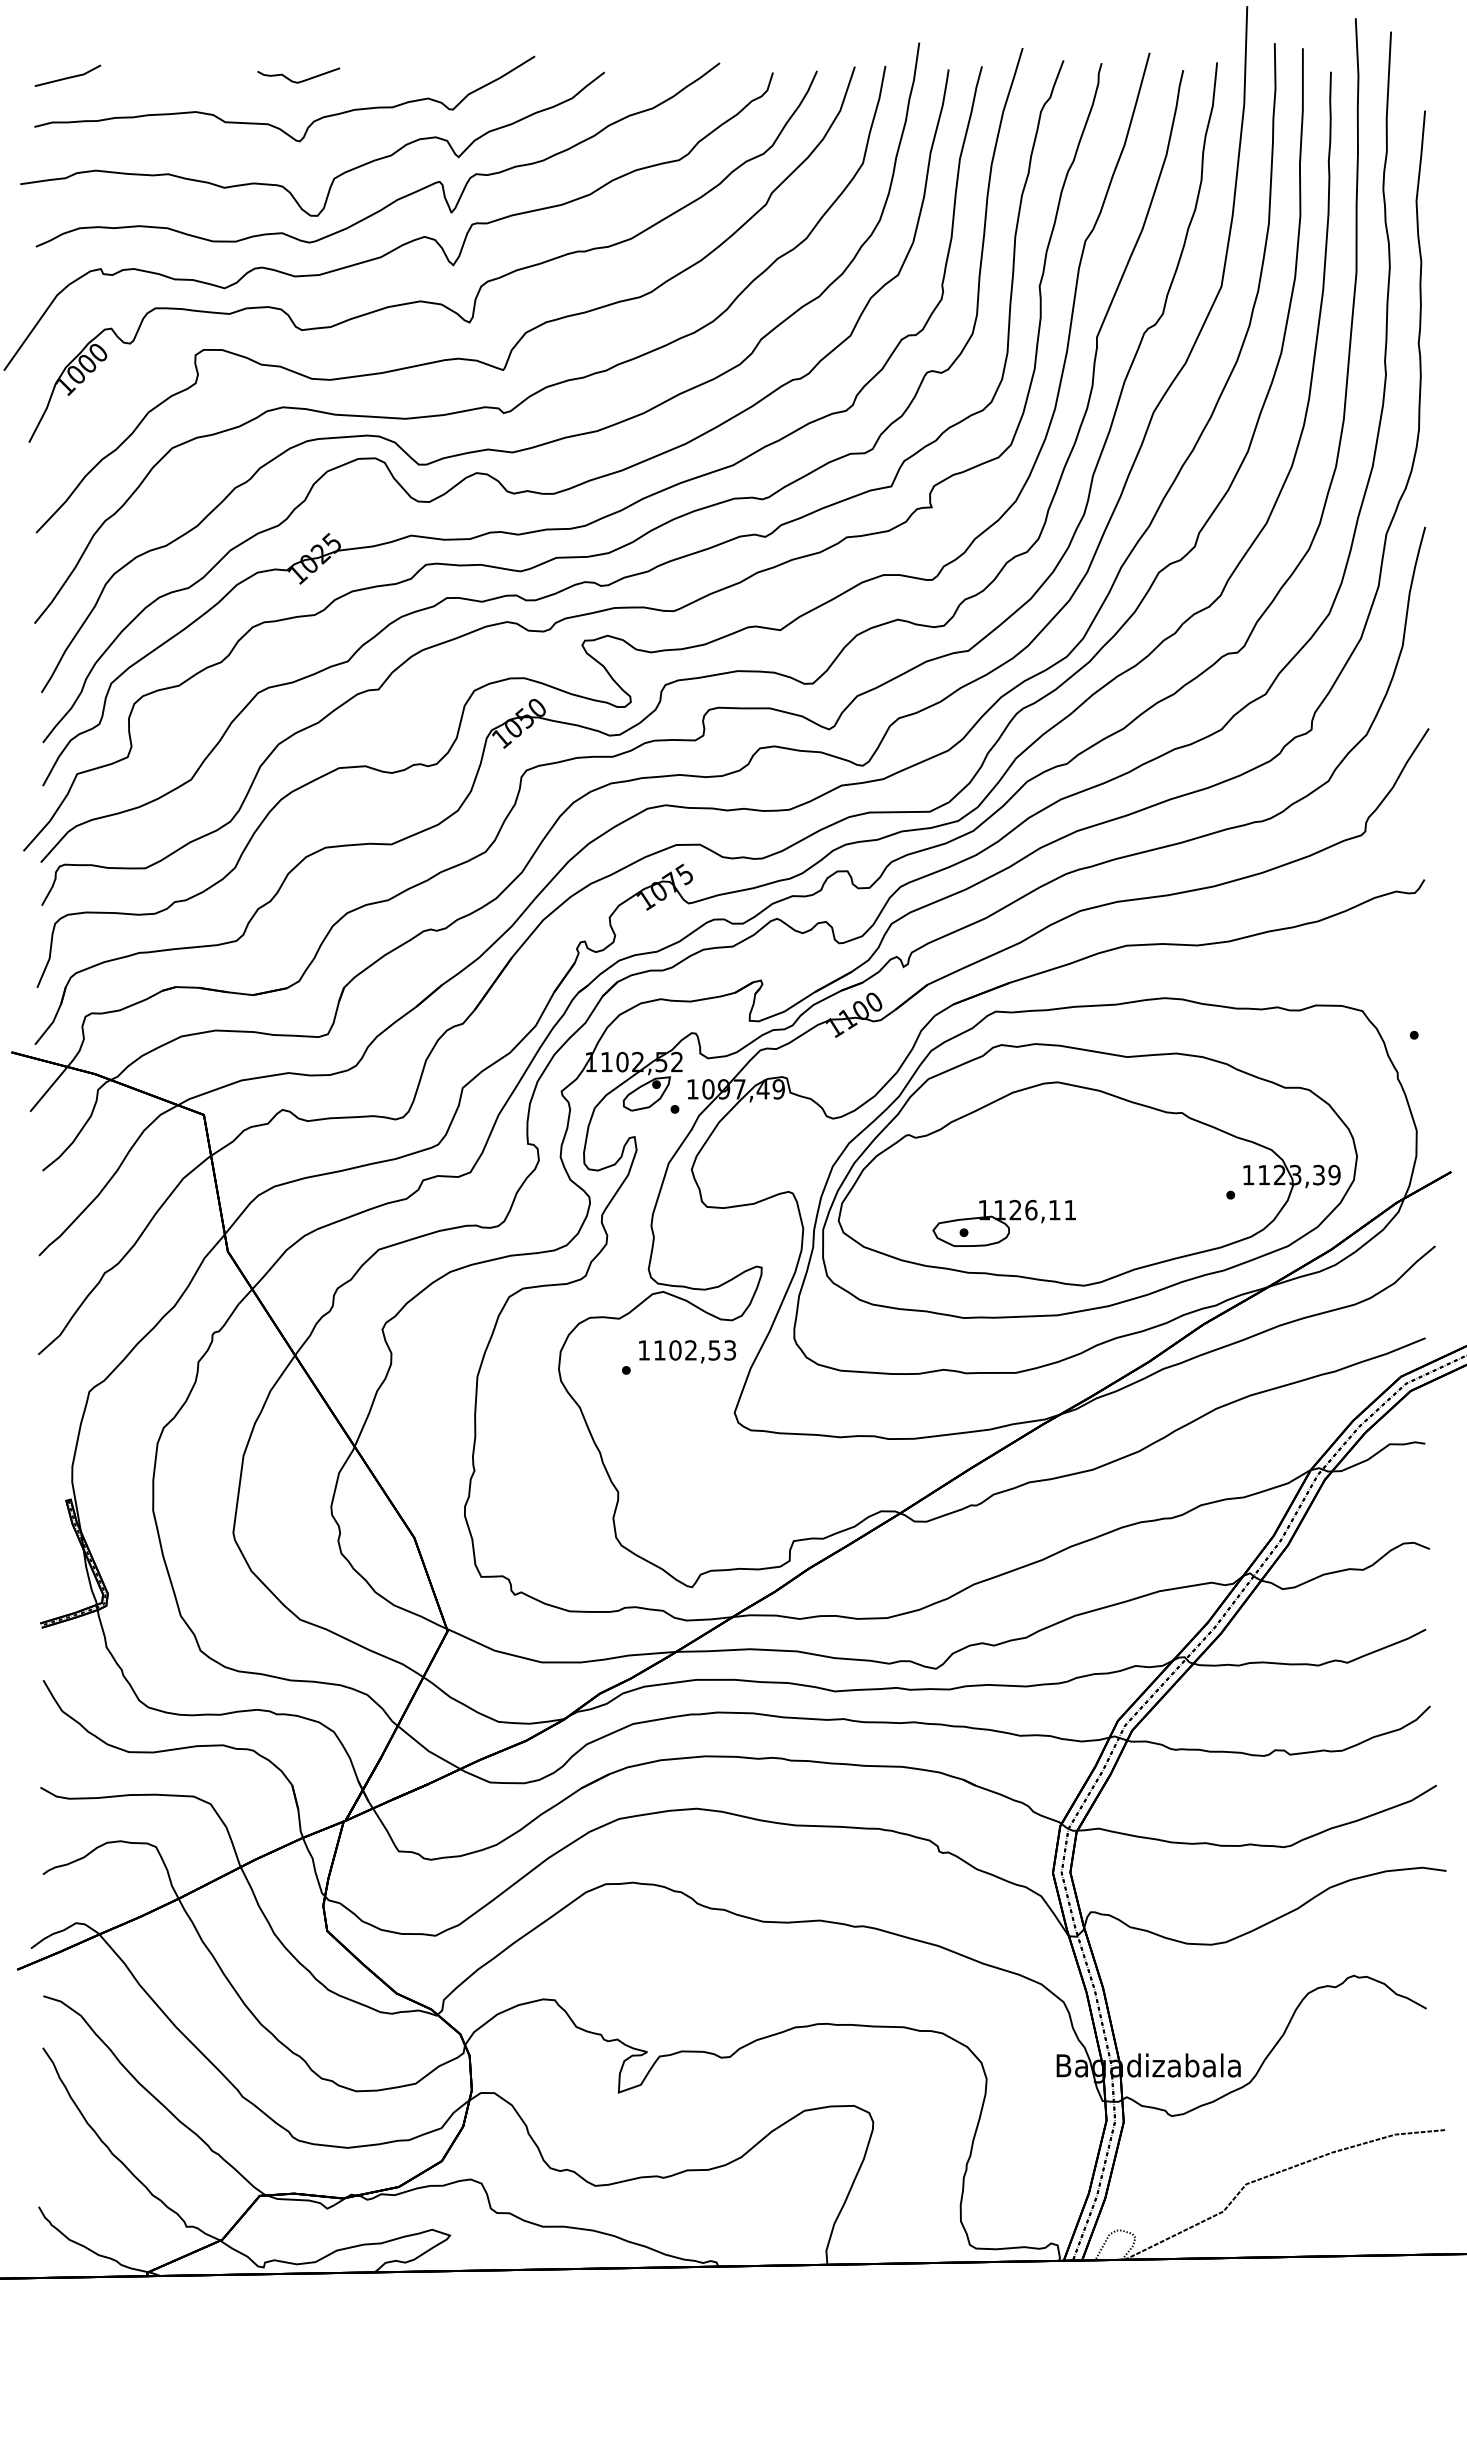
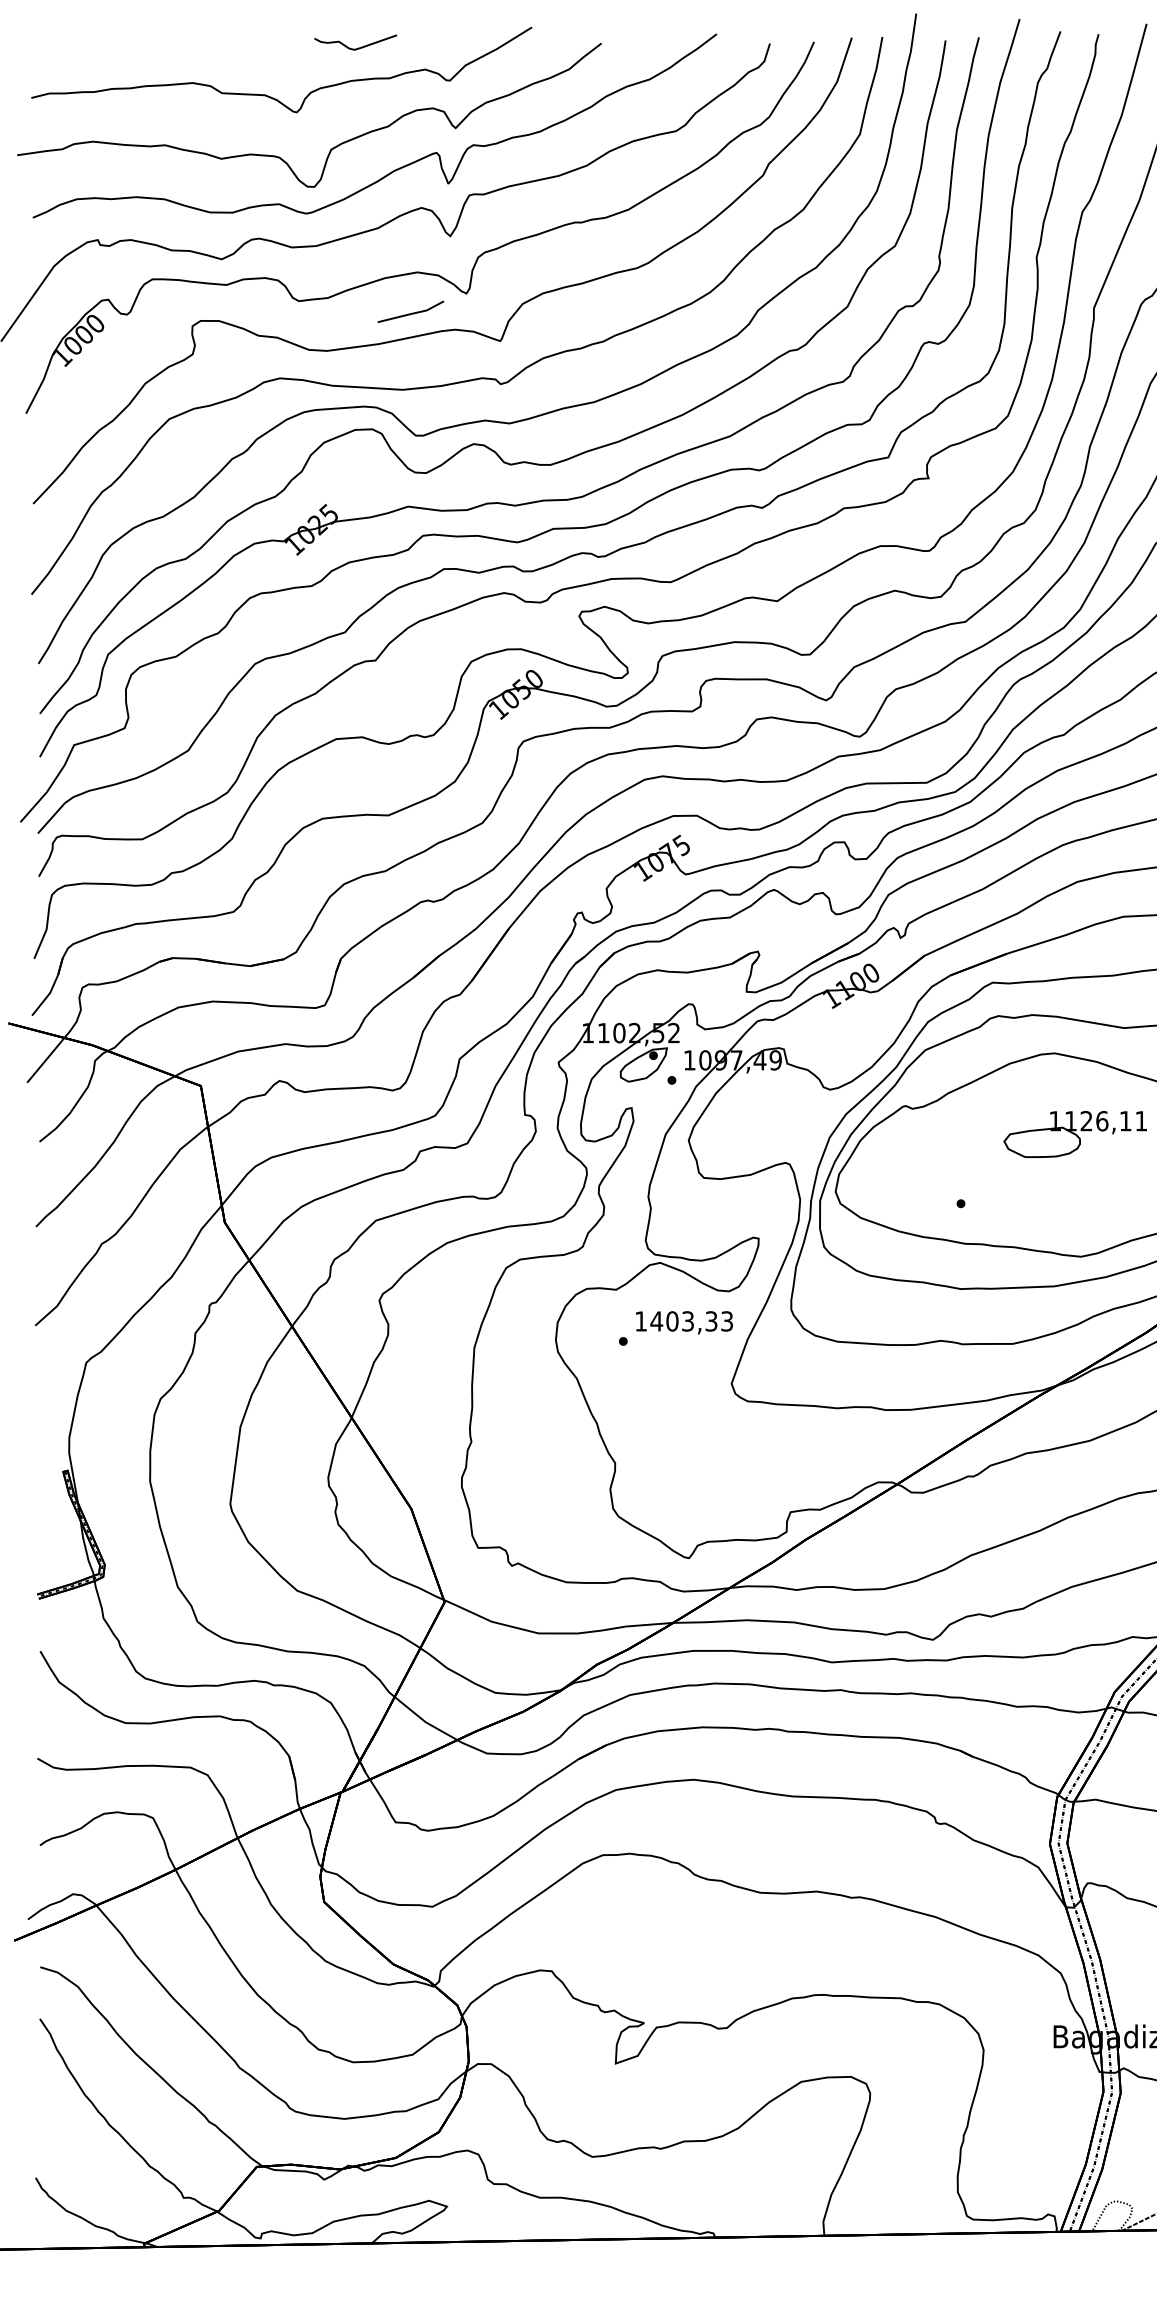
line: (67, 77) -> (410, 313), moved
curve: (301, 80) -> (358, 47), moved
part: (1003, 1223) -> (1074, 1134), moved
text: (686, 1350) -> (683, 1321), 1102,53 -> 1403,33

